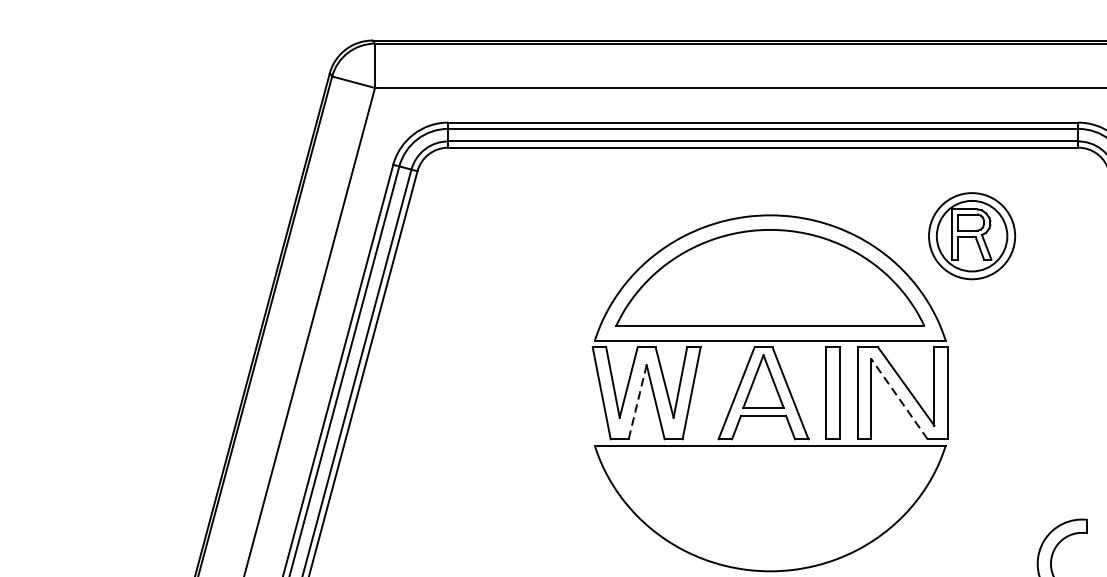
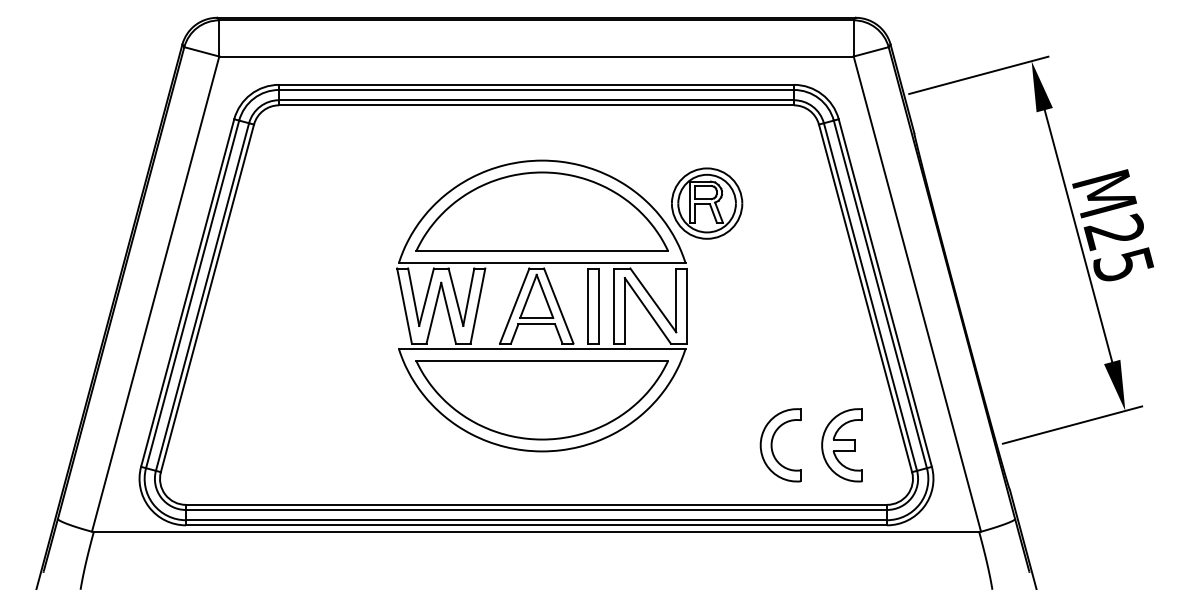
part: (972, 236) -> (707, 203), moved
line: (899, 398) -> (647, 310), dashed -> solid
line: (637, 402) -> (433, 313), dashed -> solid
part: (769, 508) -> (541, 400), added

